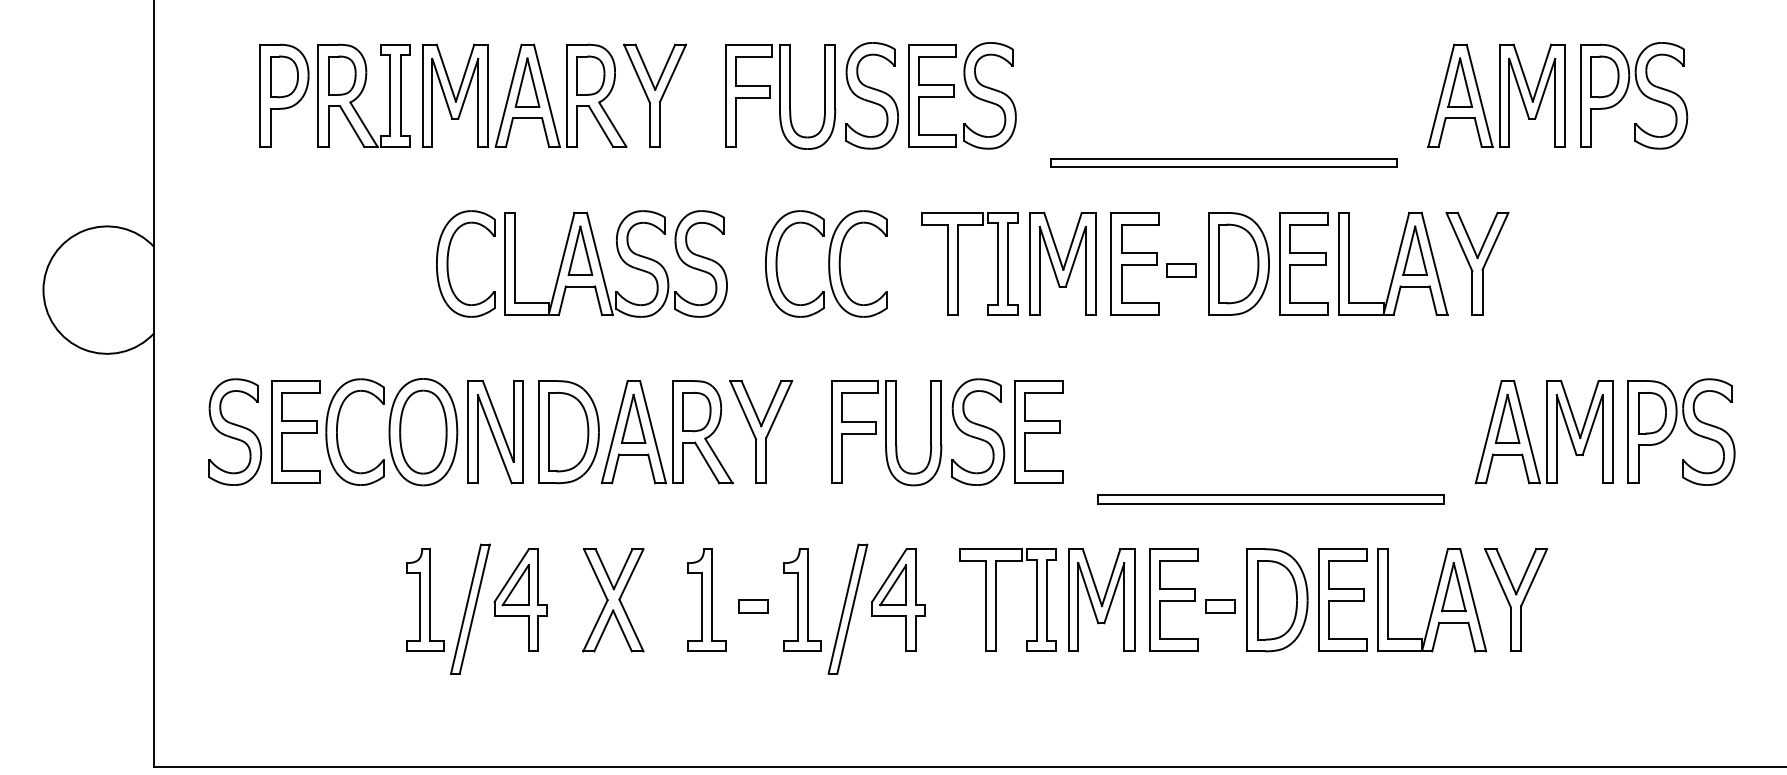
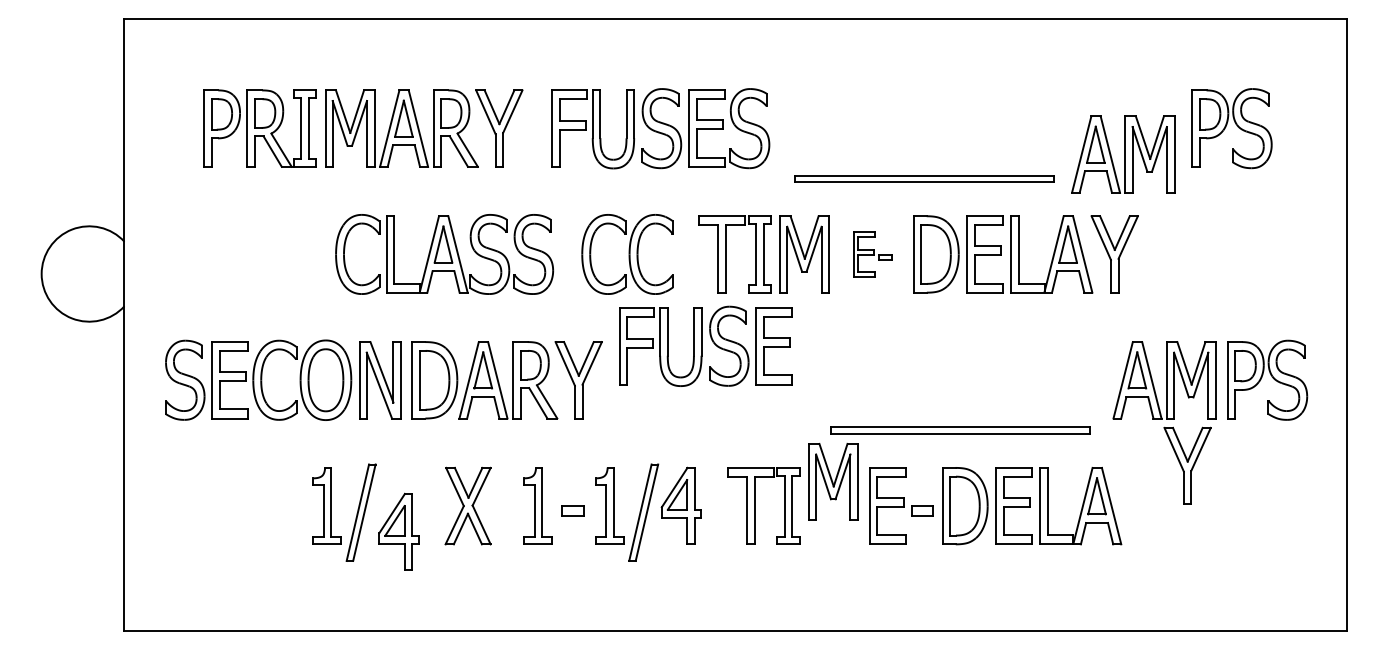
part: (1497, 95) -> (1123, 154), moved
part: (1153, 264) -> (872, 254), size x0.6
part: (946, 431) -> (705, 345), moved
part: (520, 599) -> (398, 531), moved
part: (1101, 599) -> (833, 481), moved
part: (1515, 599) -> (1187, 465), moved

